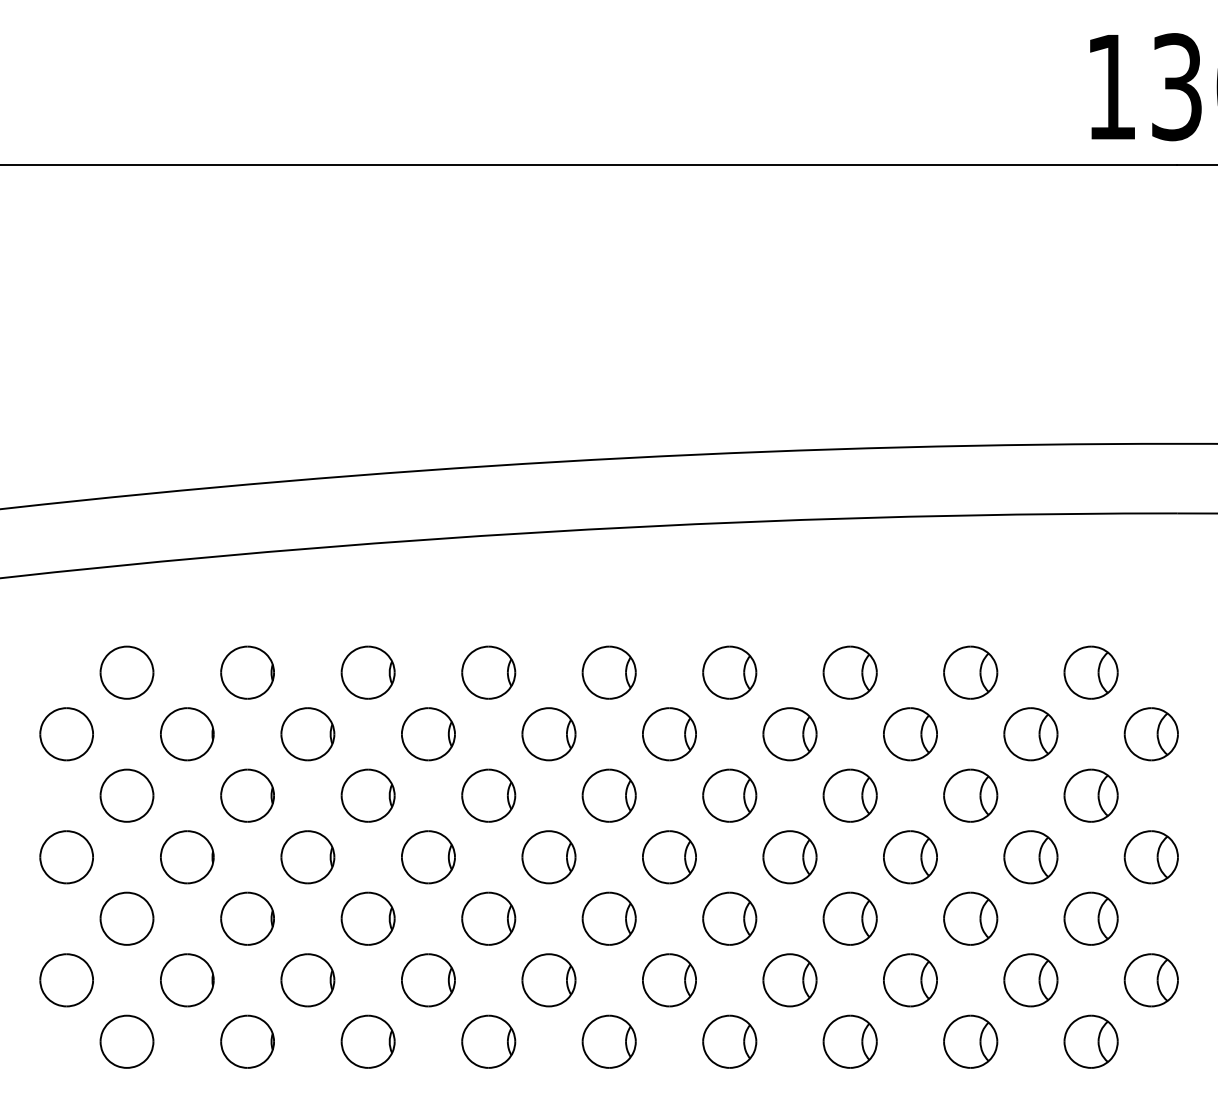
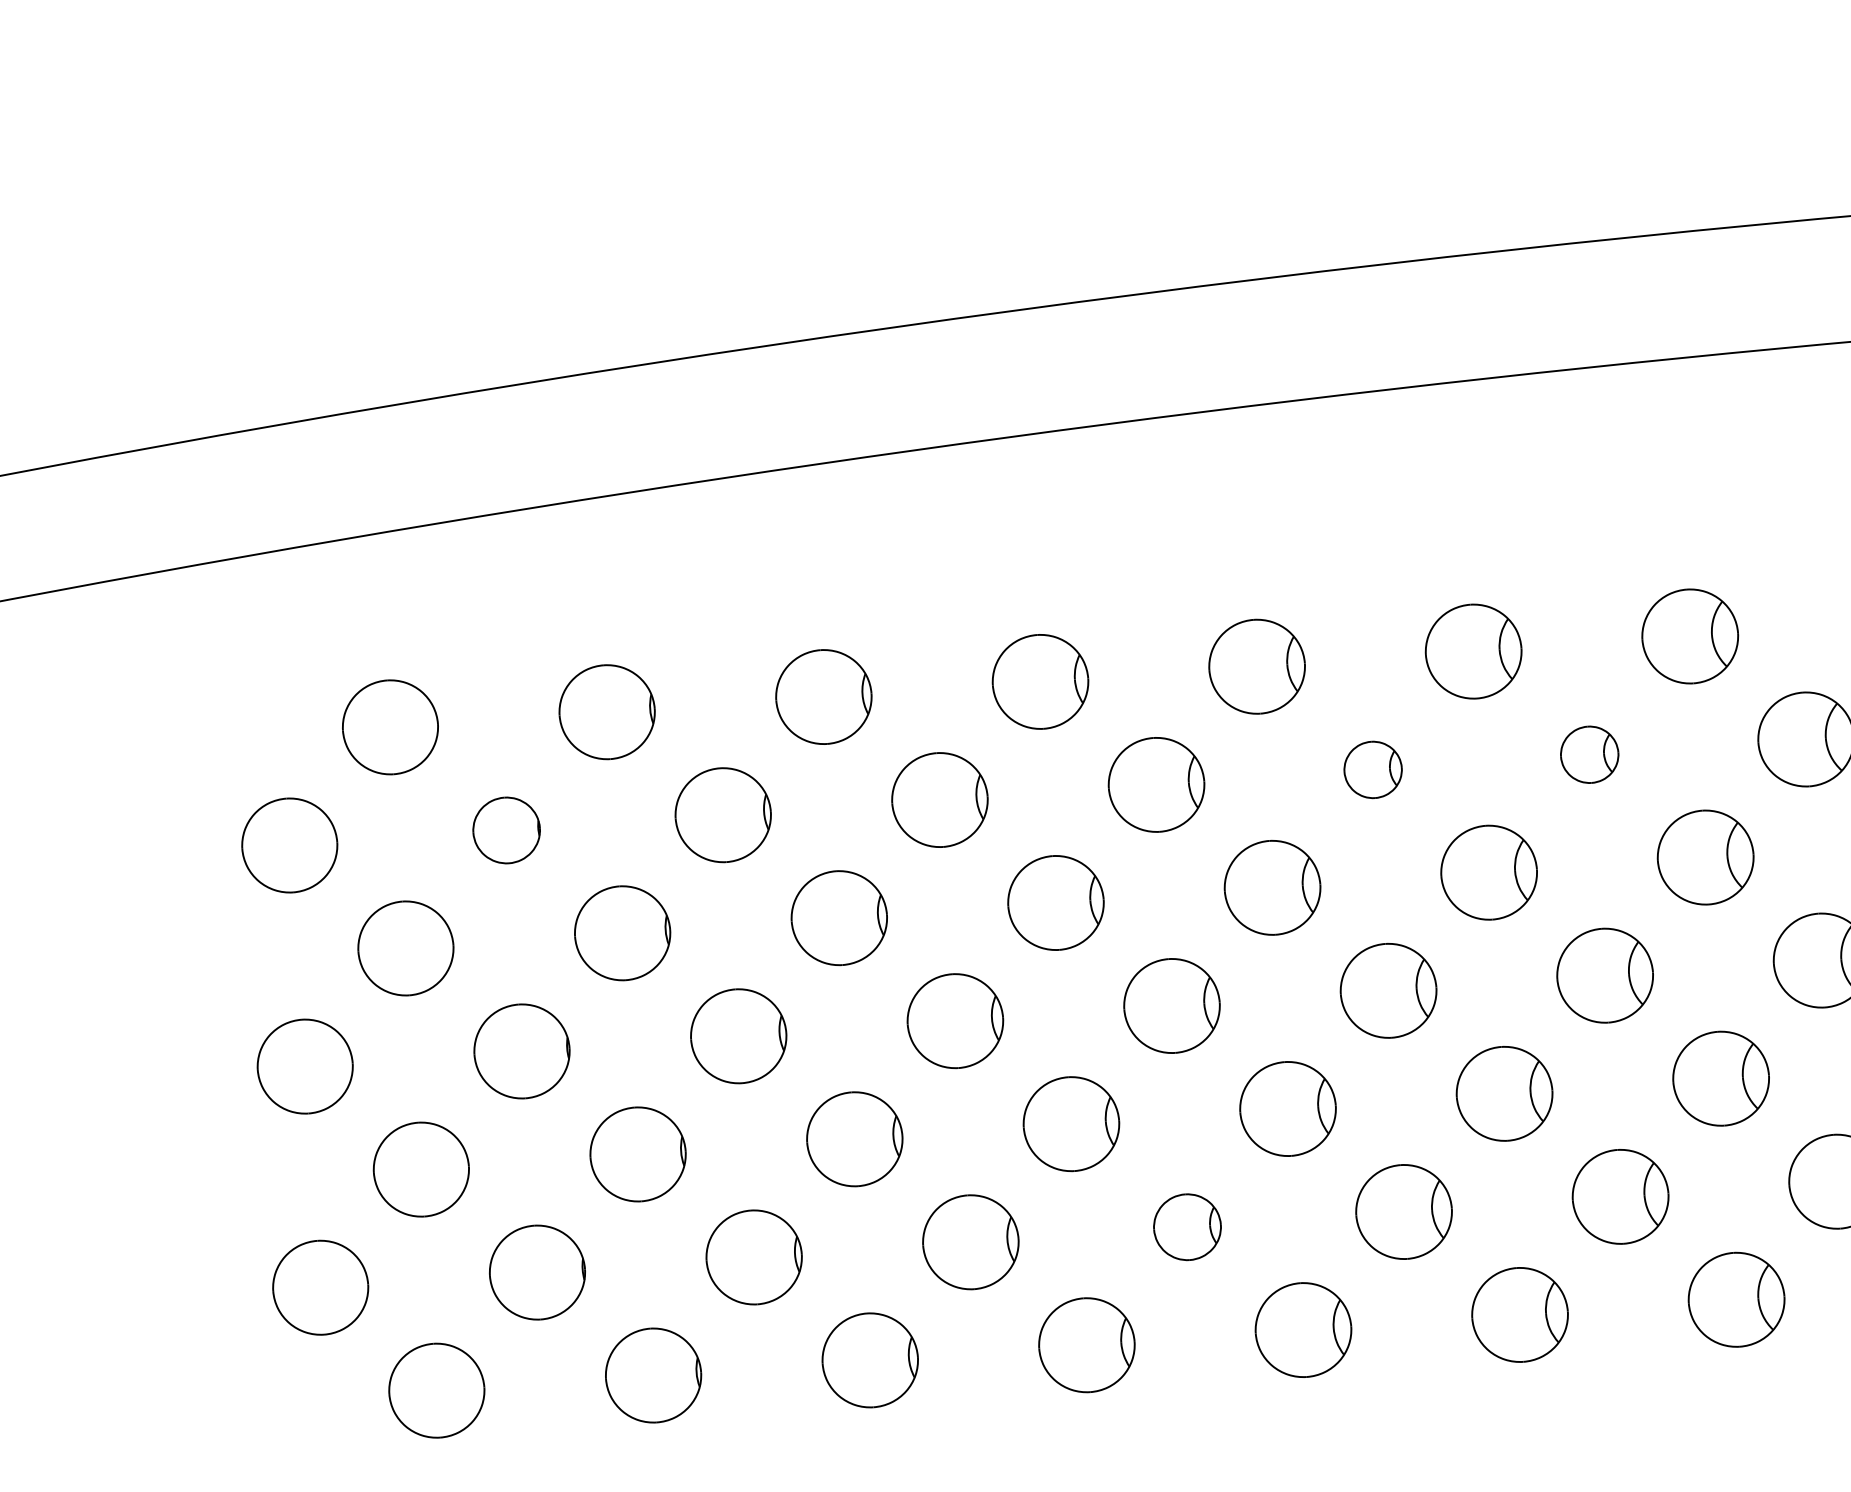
part: (187, 734) -> (506, 830), size x0.7
part: (669, 734) -> (1373, 770), size x0.6
part: (789, 734) -> (1588, 755), size x0.6
part: (548, 980) -> (1186, 1227), size x0.7

